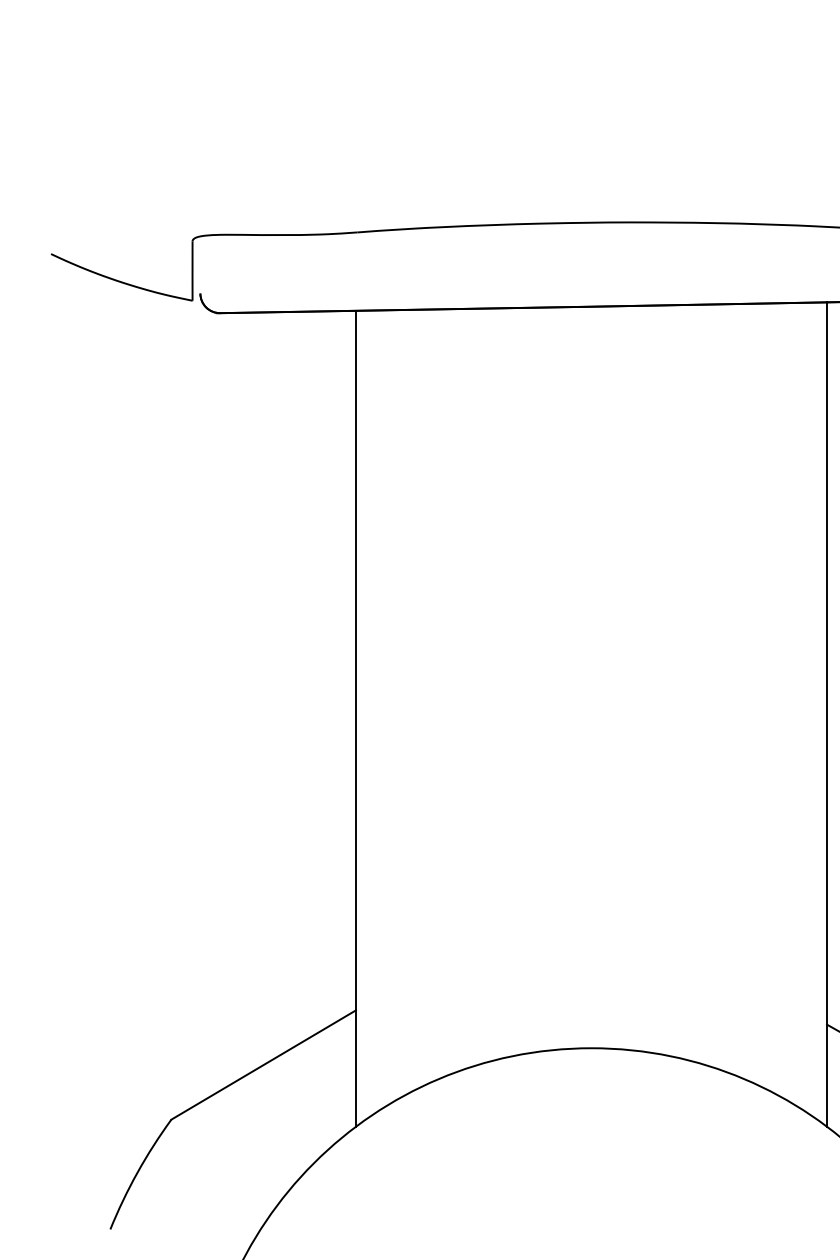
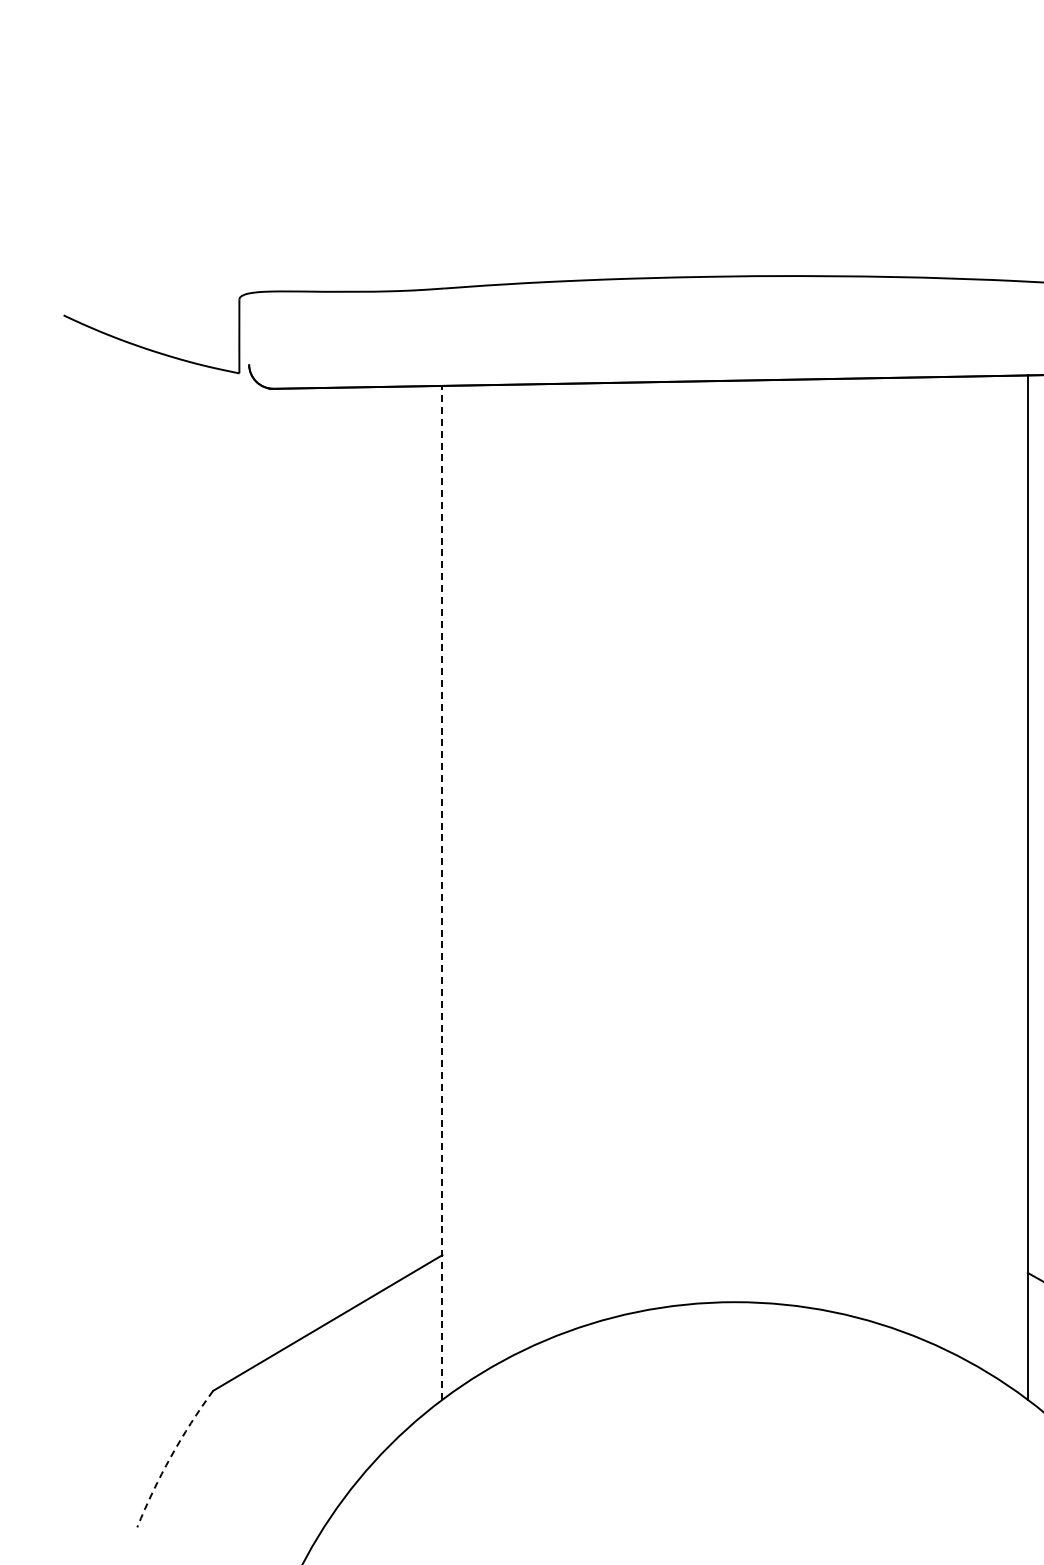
line: (356, 718) -> (442, 892), solid -> dashed
arc: (137, 1172) -> (170, 1456), solid -> dashed

